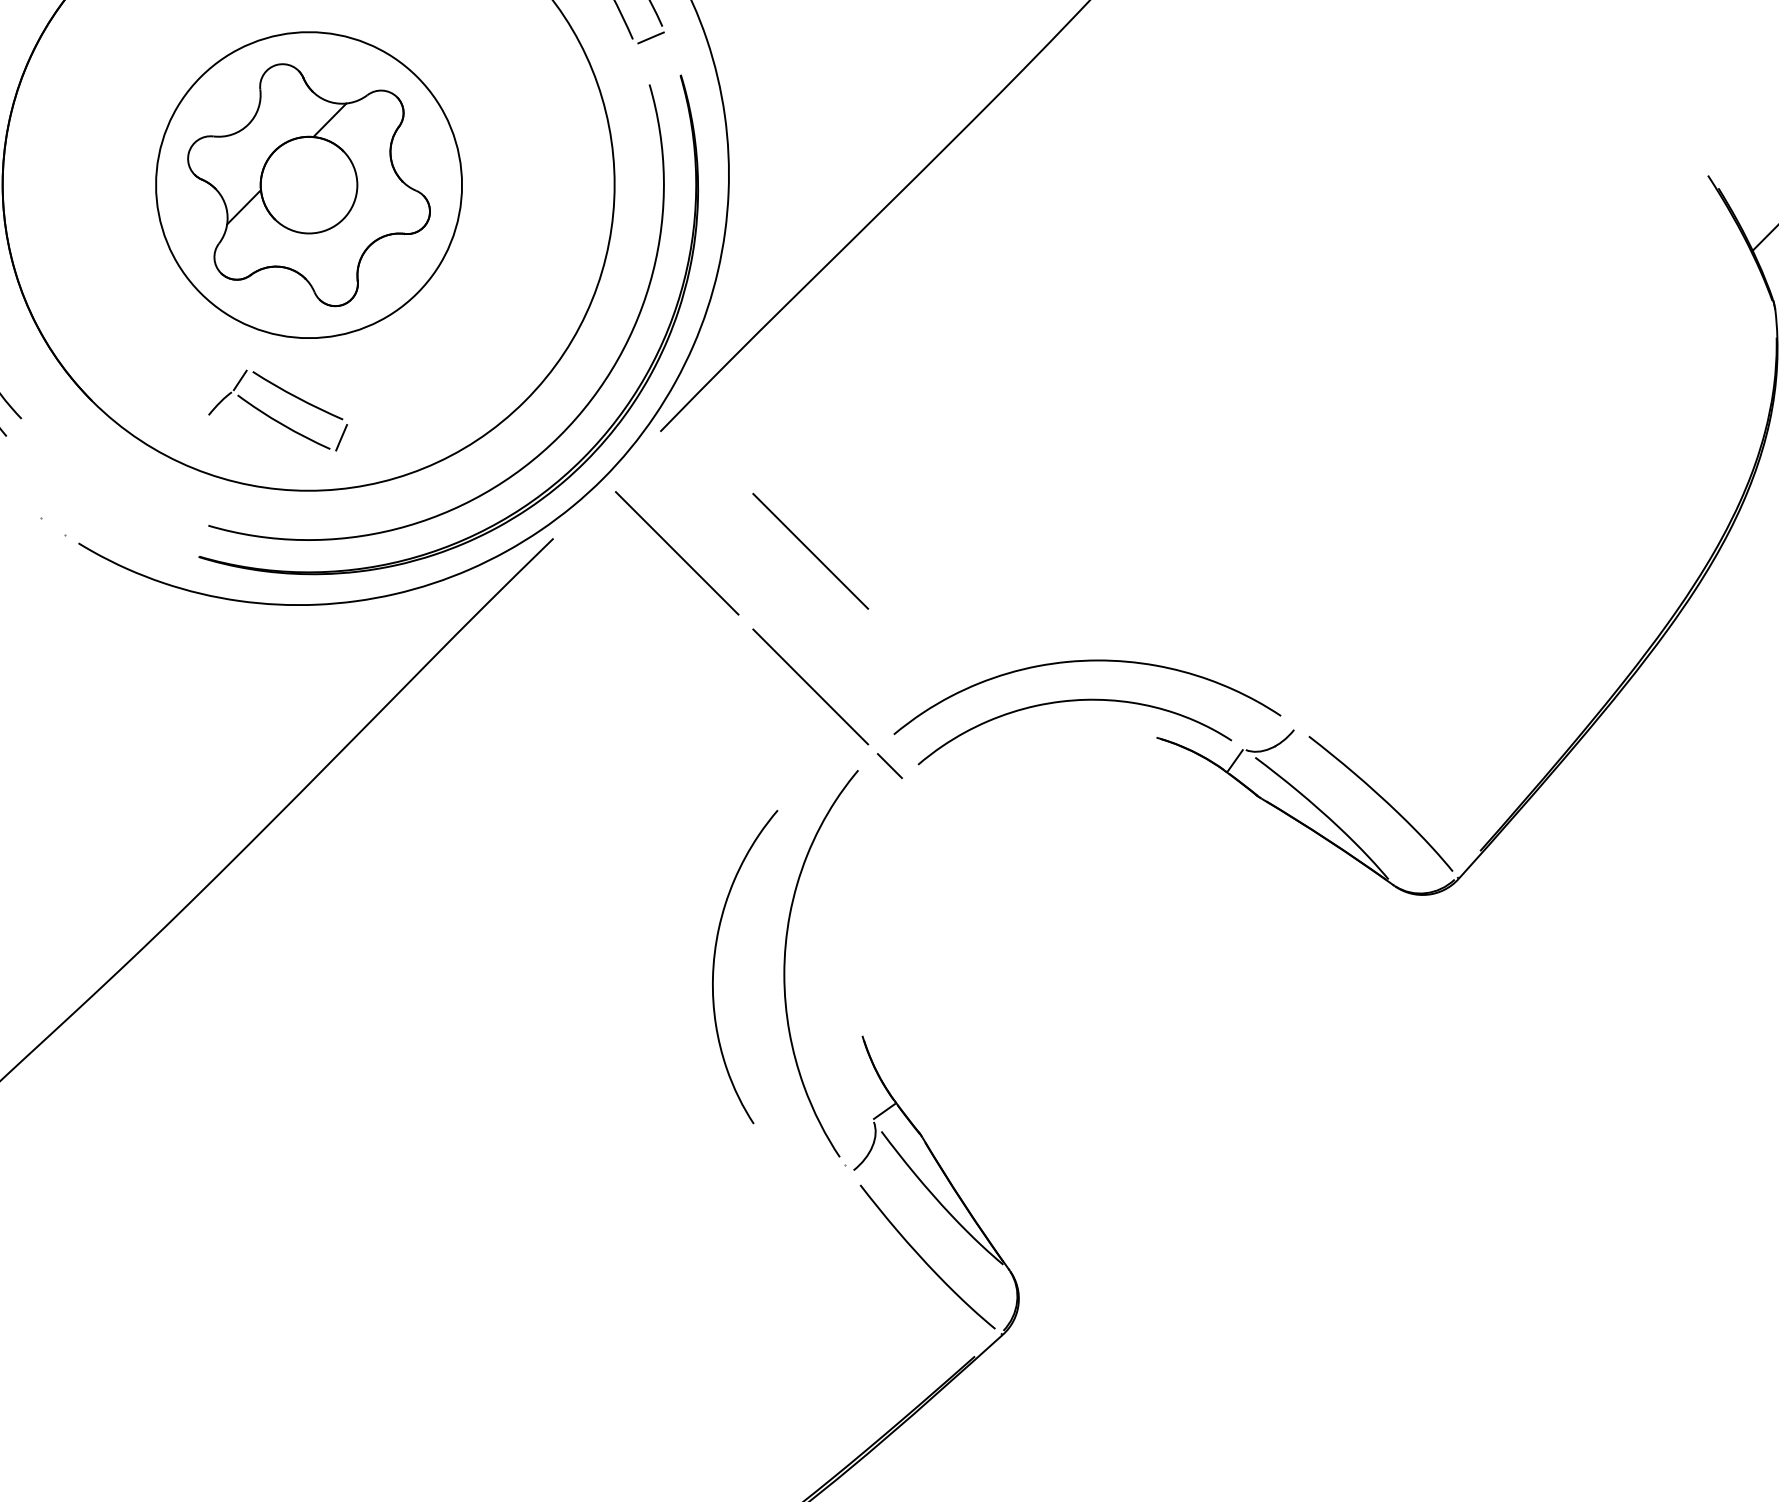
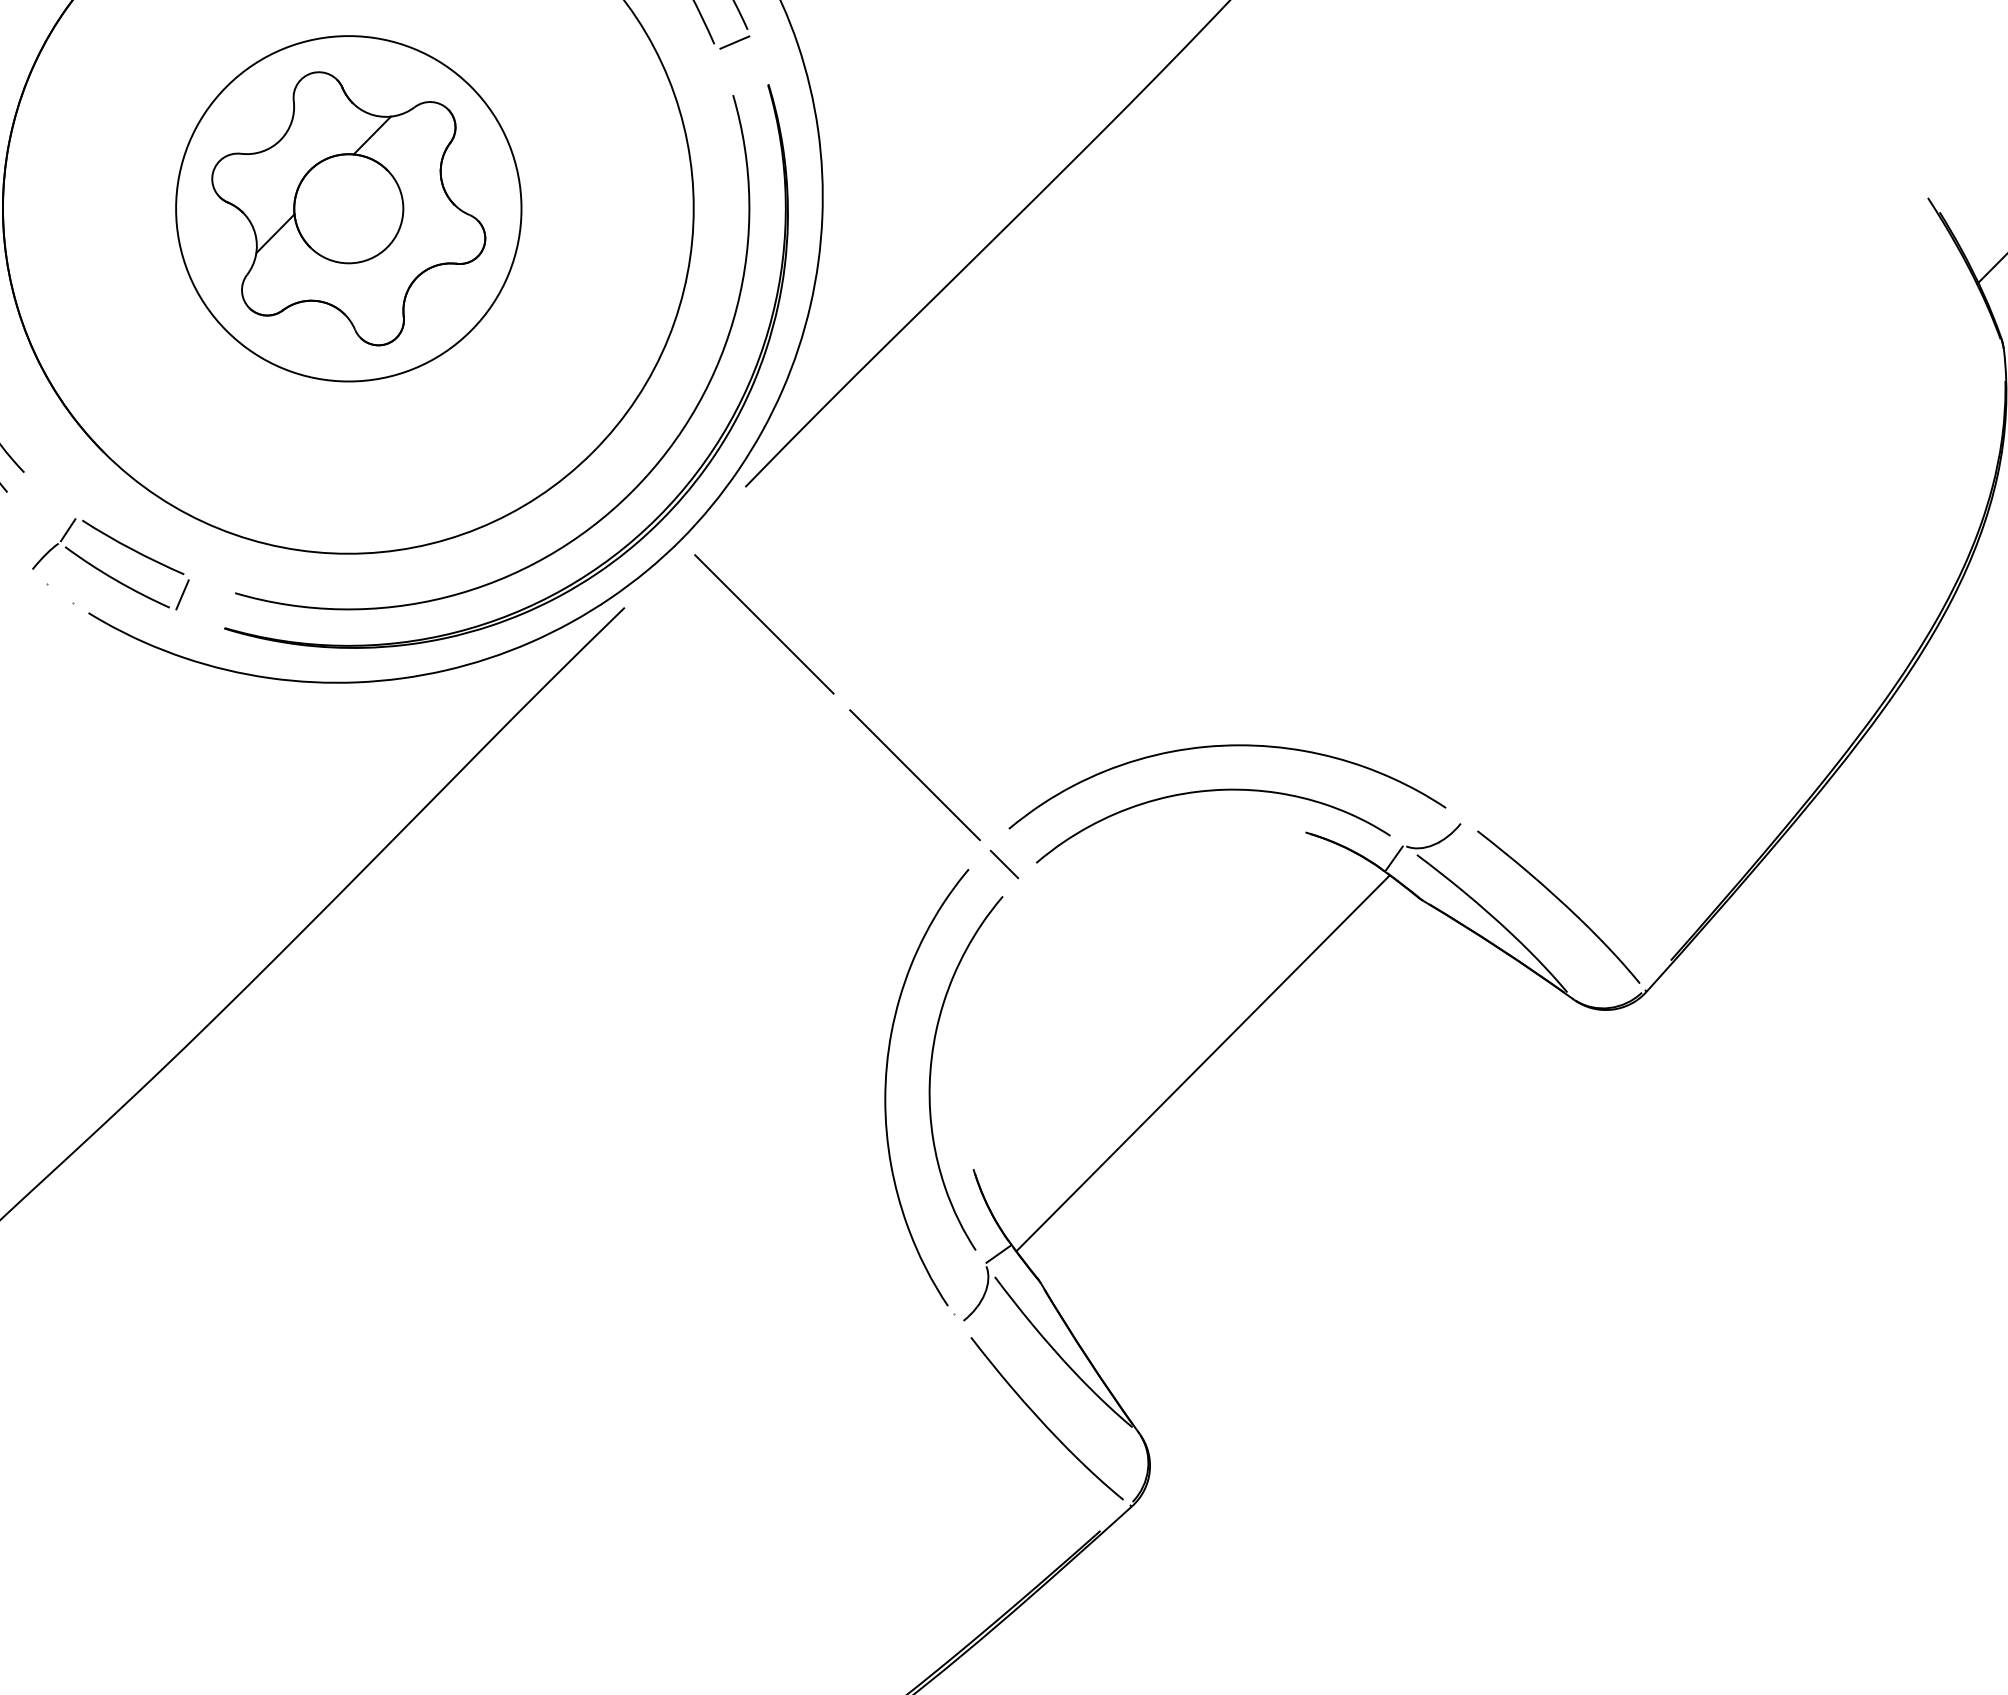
part: (273, 417) -> (105, 572), moved
line: (810, 550) -> (914, 621), removed
line: (1065, 942) -> (1202, 1063), added
curve: (714, 967) -> (931, 1073), moved

